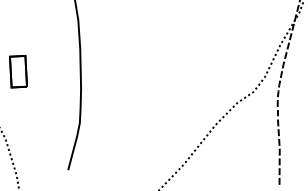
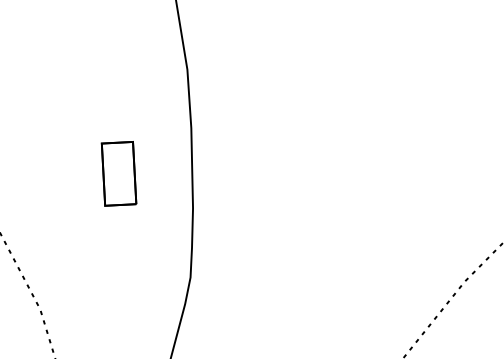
part: (18, 71) -> (119, 173), moved

